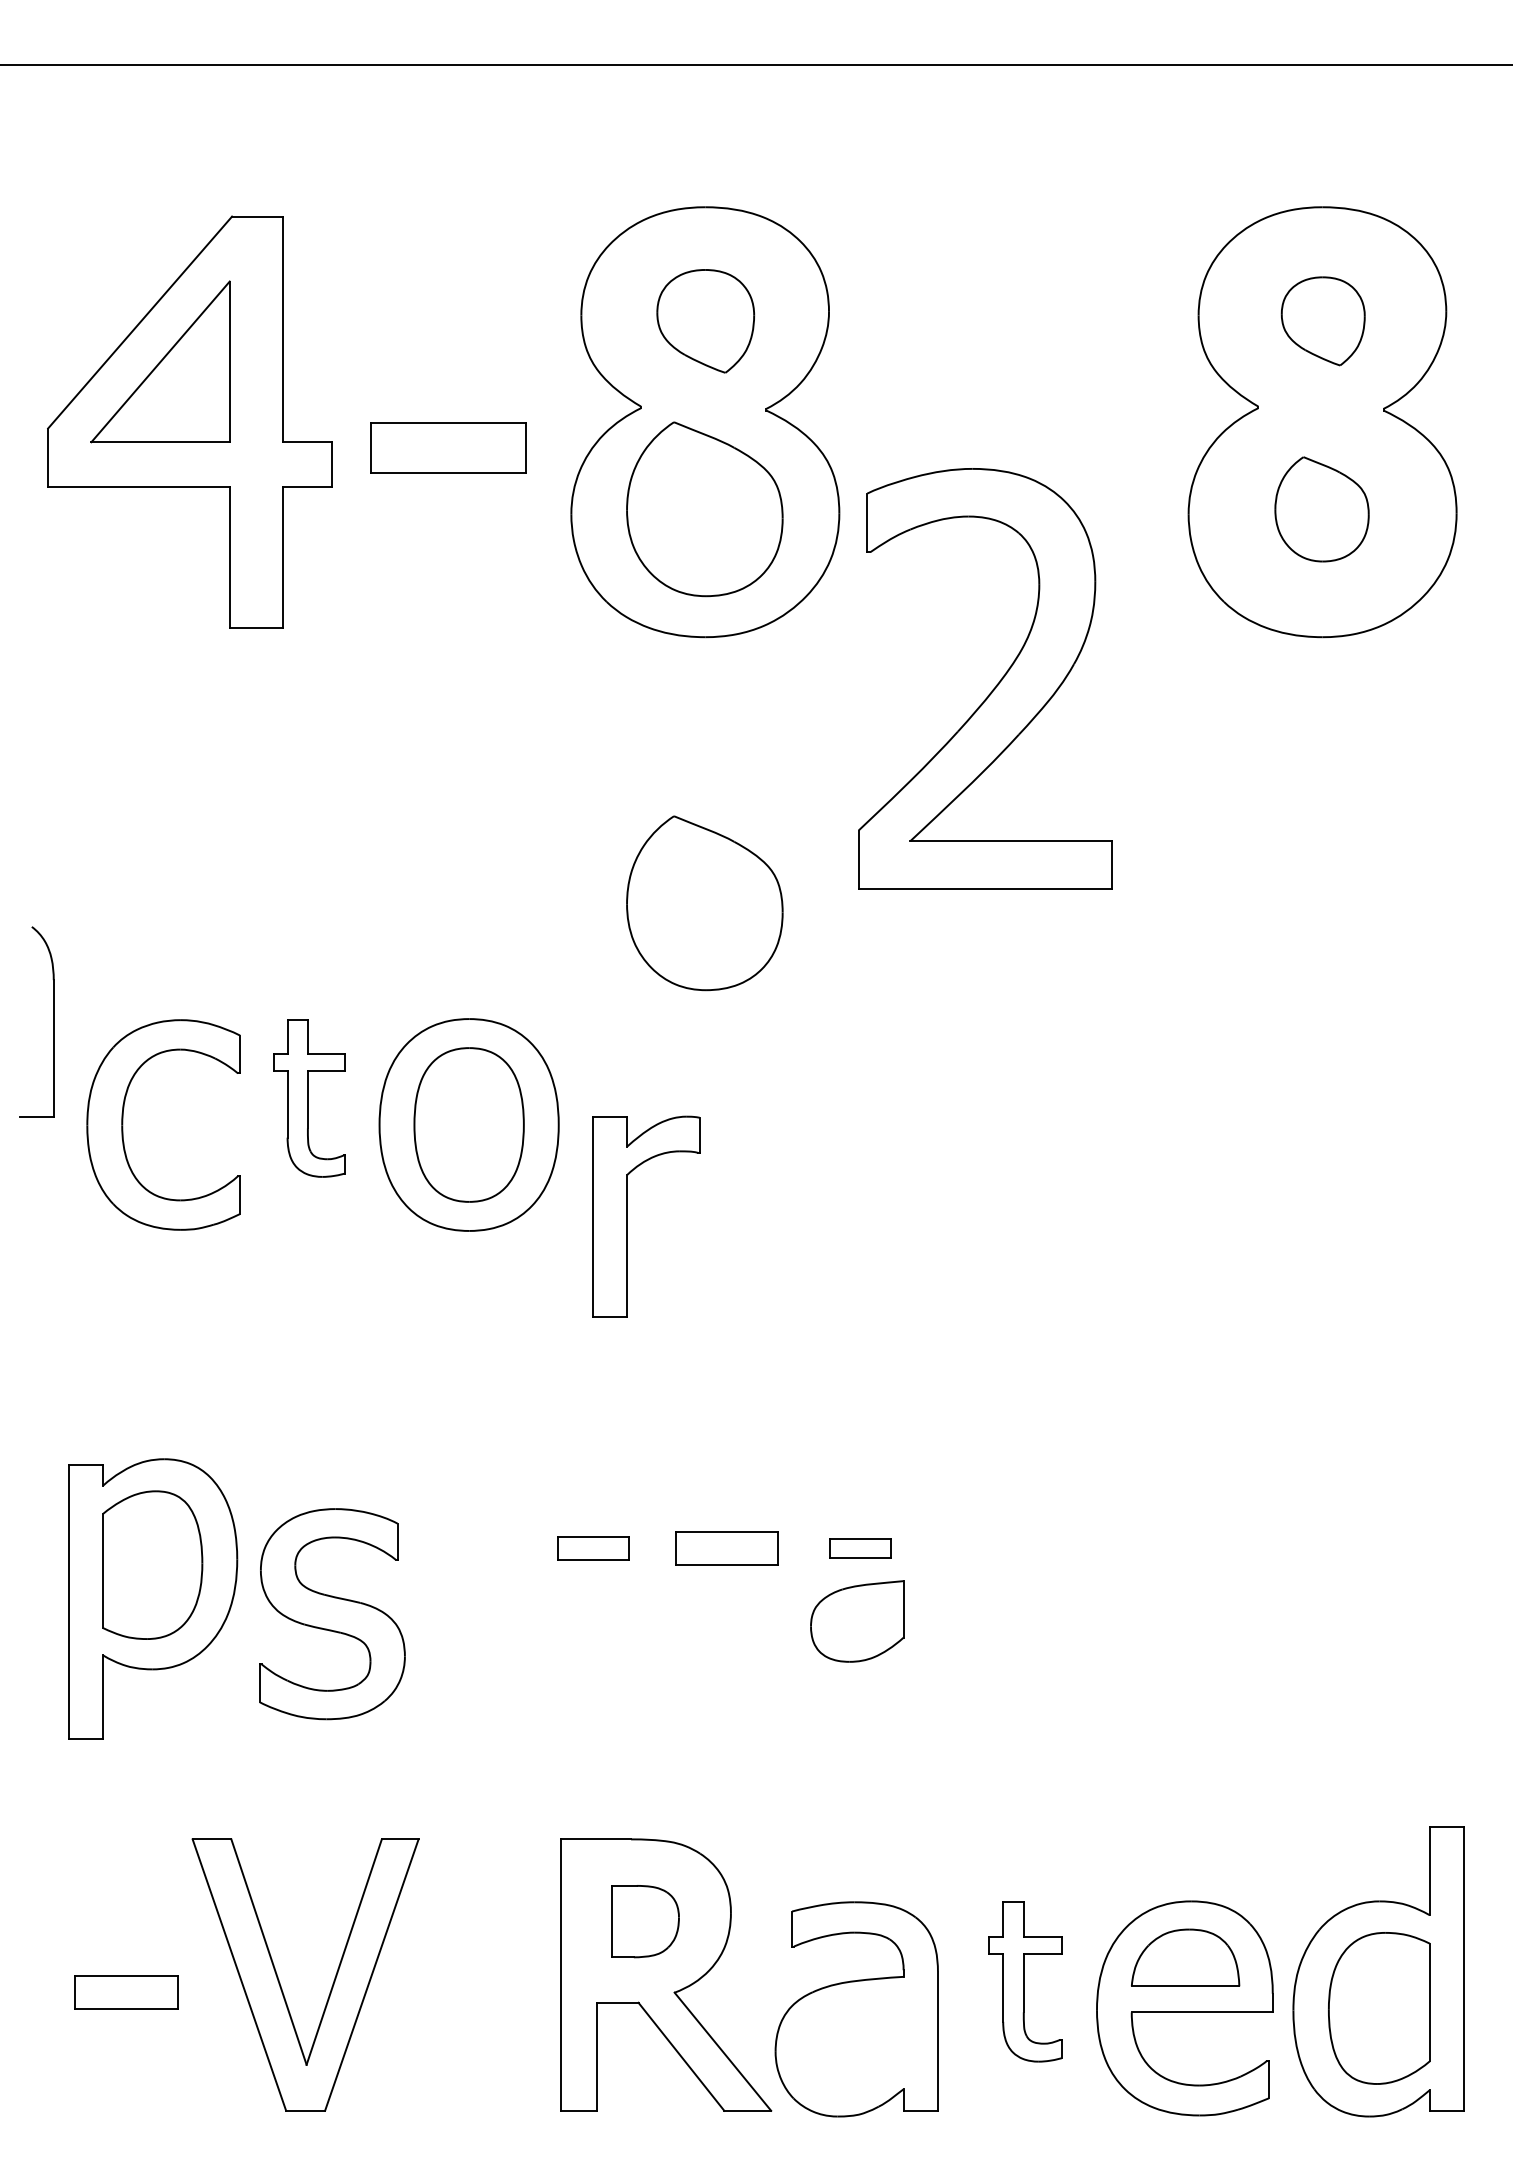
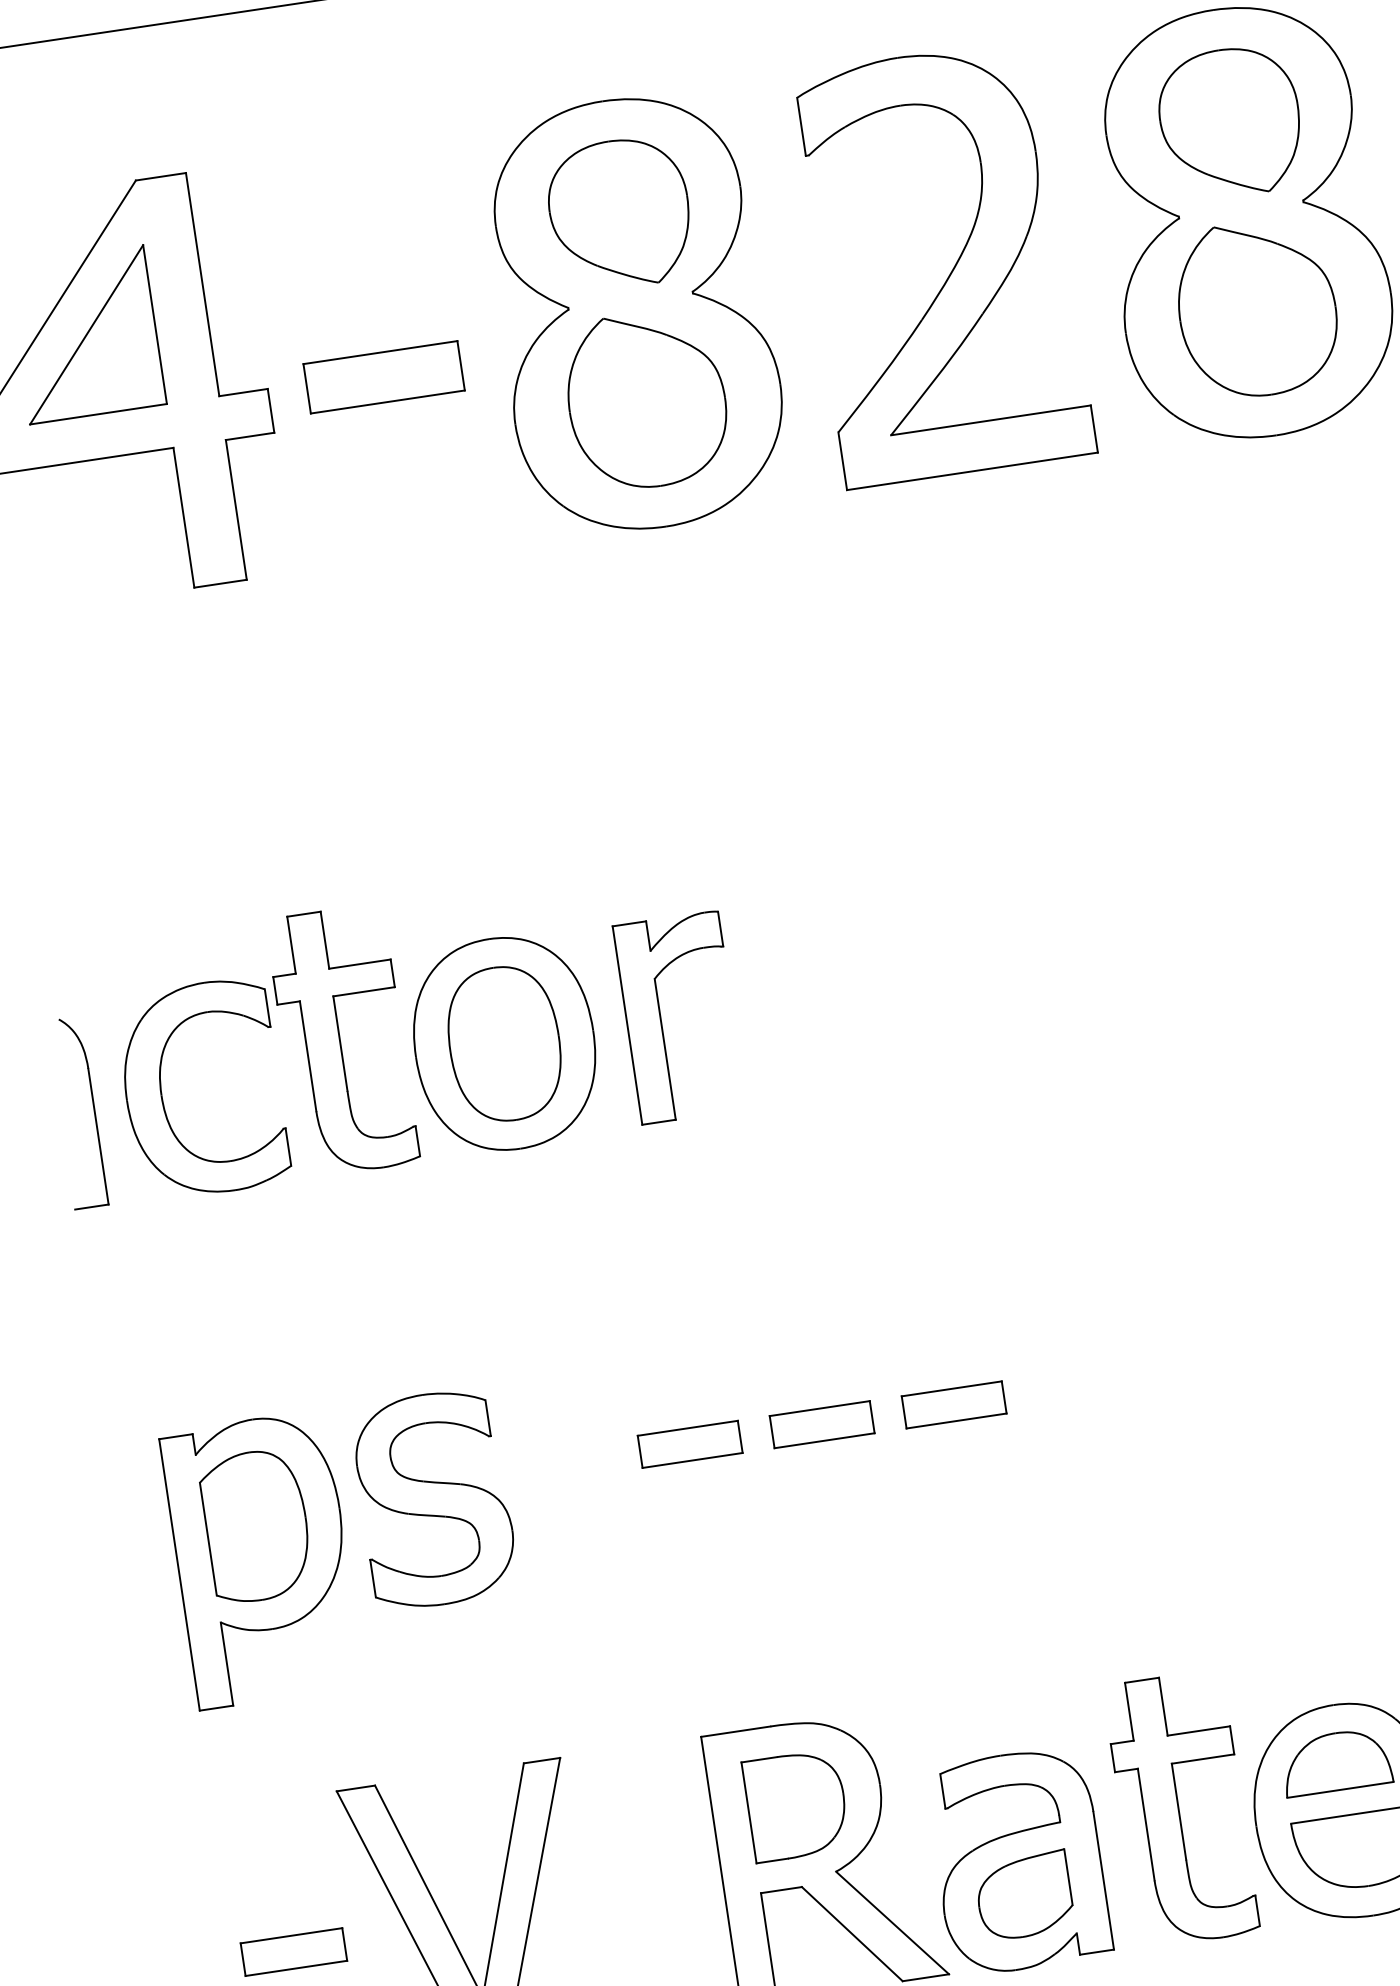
part: (705, 321) -> (619, 214), size x1.43
part: (1323, 321) -> (1230, 122), size x1.67
part: (1321, 509) -> (1256, 309), size x1.67
part: (996, 684) -> (953, 267), moved
part: (704, 903) -> (704, 790), removed
part: (53, 1021) -> (94, 1109), moved
part: (309, 1098) -> (342, 1041), size x1.67
part: (627, 1216) -> (661, 1020), moved
part: (593, 1548) -> (690, 1444), size x1.43
part: (860, 1548) -> (954, 1404), size x1.67
part: (332, 1614) -> (434, 1499), moved
part: (857, 1621) -> (1024, 1895), moved
part: (645, 1921) -> (796, 1805), size x1.43
part: (1025, 1981) -> (1181, 1808), size x1.67

